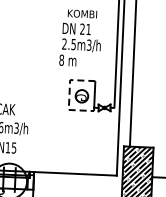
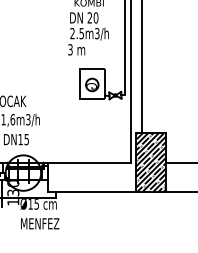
text: (88, 29) -> (95, 17), 21 -> 20
text: (61, 59) -> (70, 49), 8 -> 3
line: (69, 95) -> (79, 84), dashed -> solid

